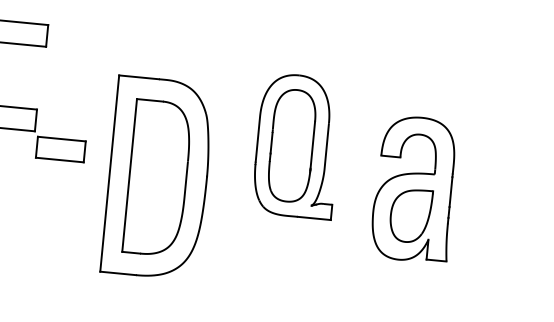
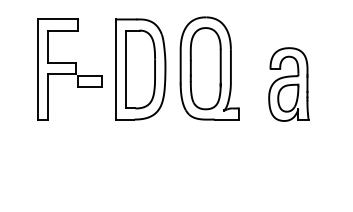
part: (297, 146) -> (209, 68), size x1.43
part: (157, 178) -> (140, 69), moved
part: (413, 188) -> (288, 84), moved

